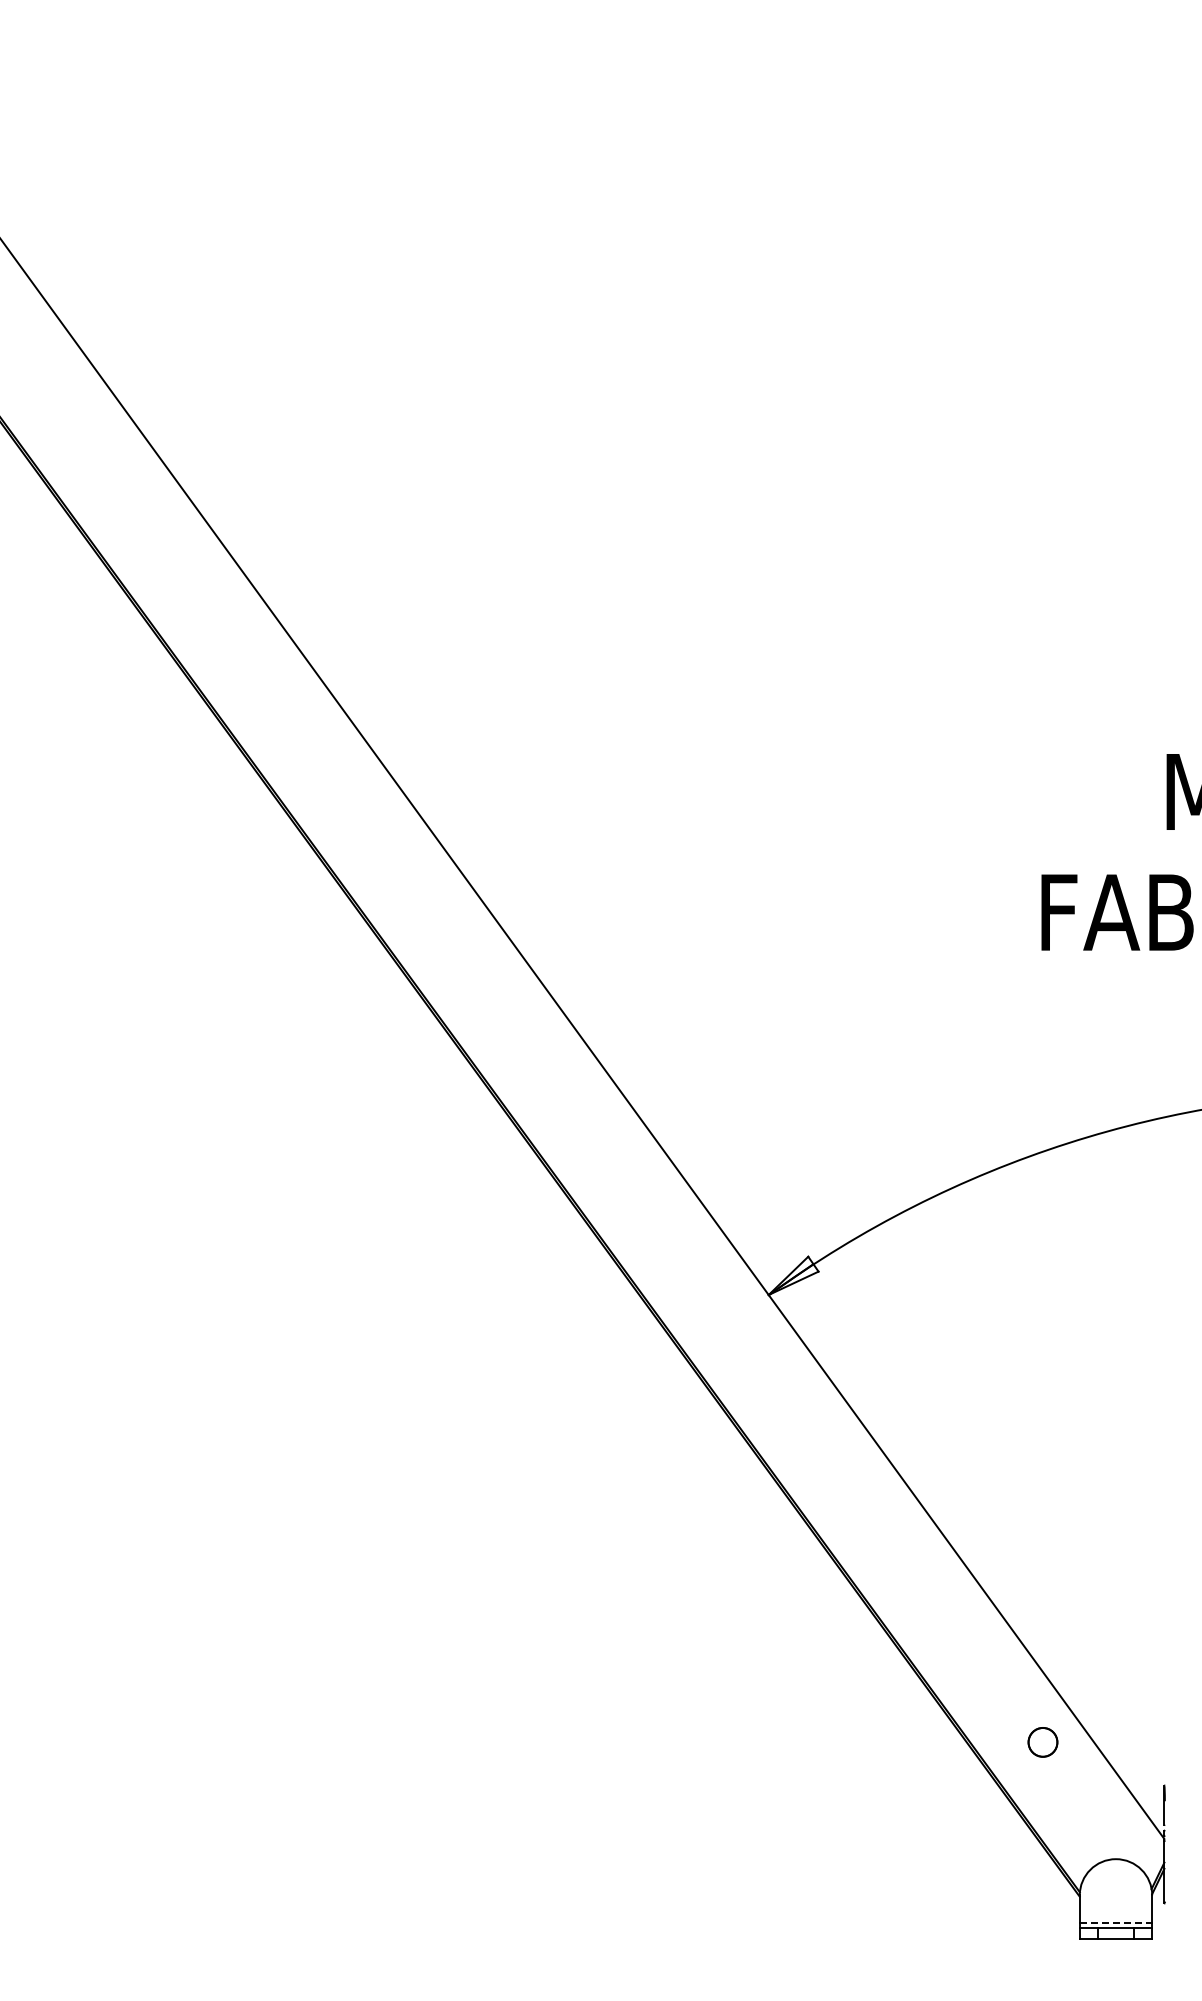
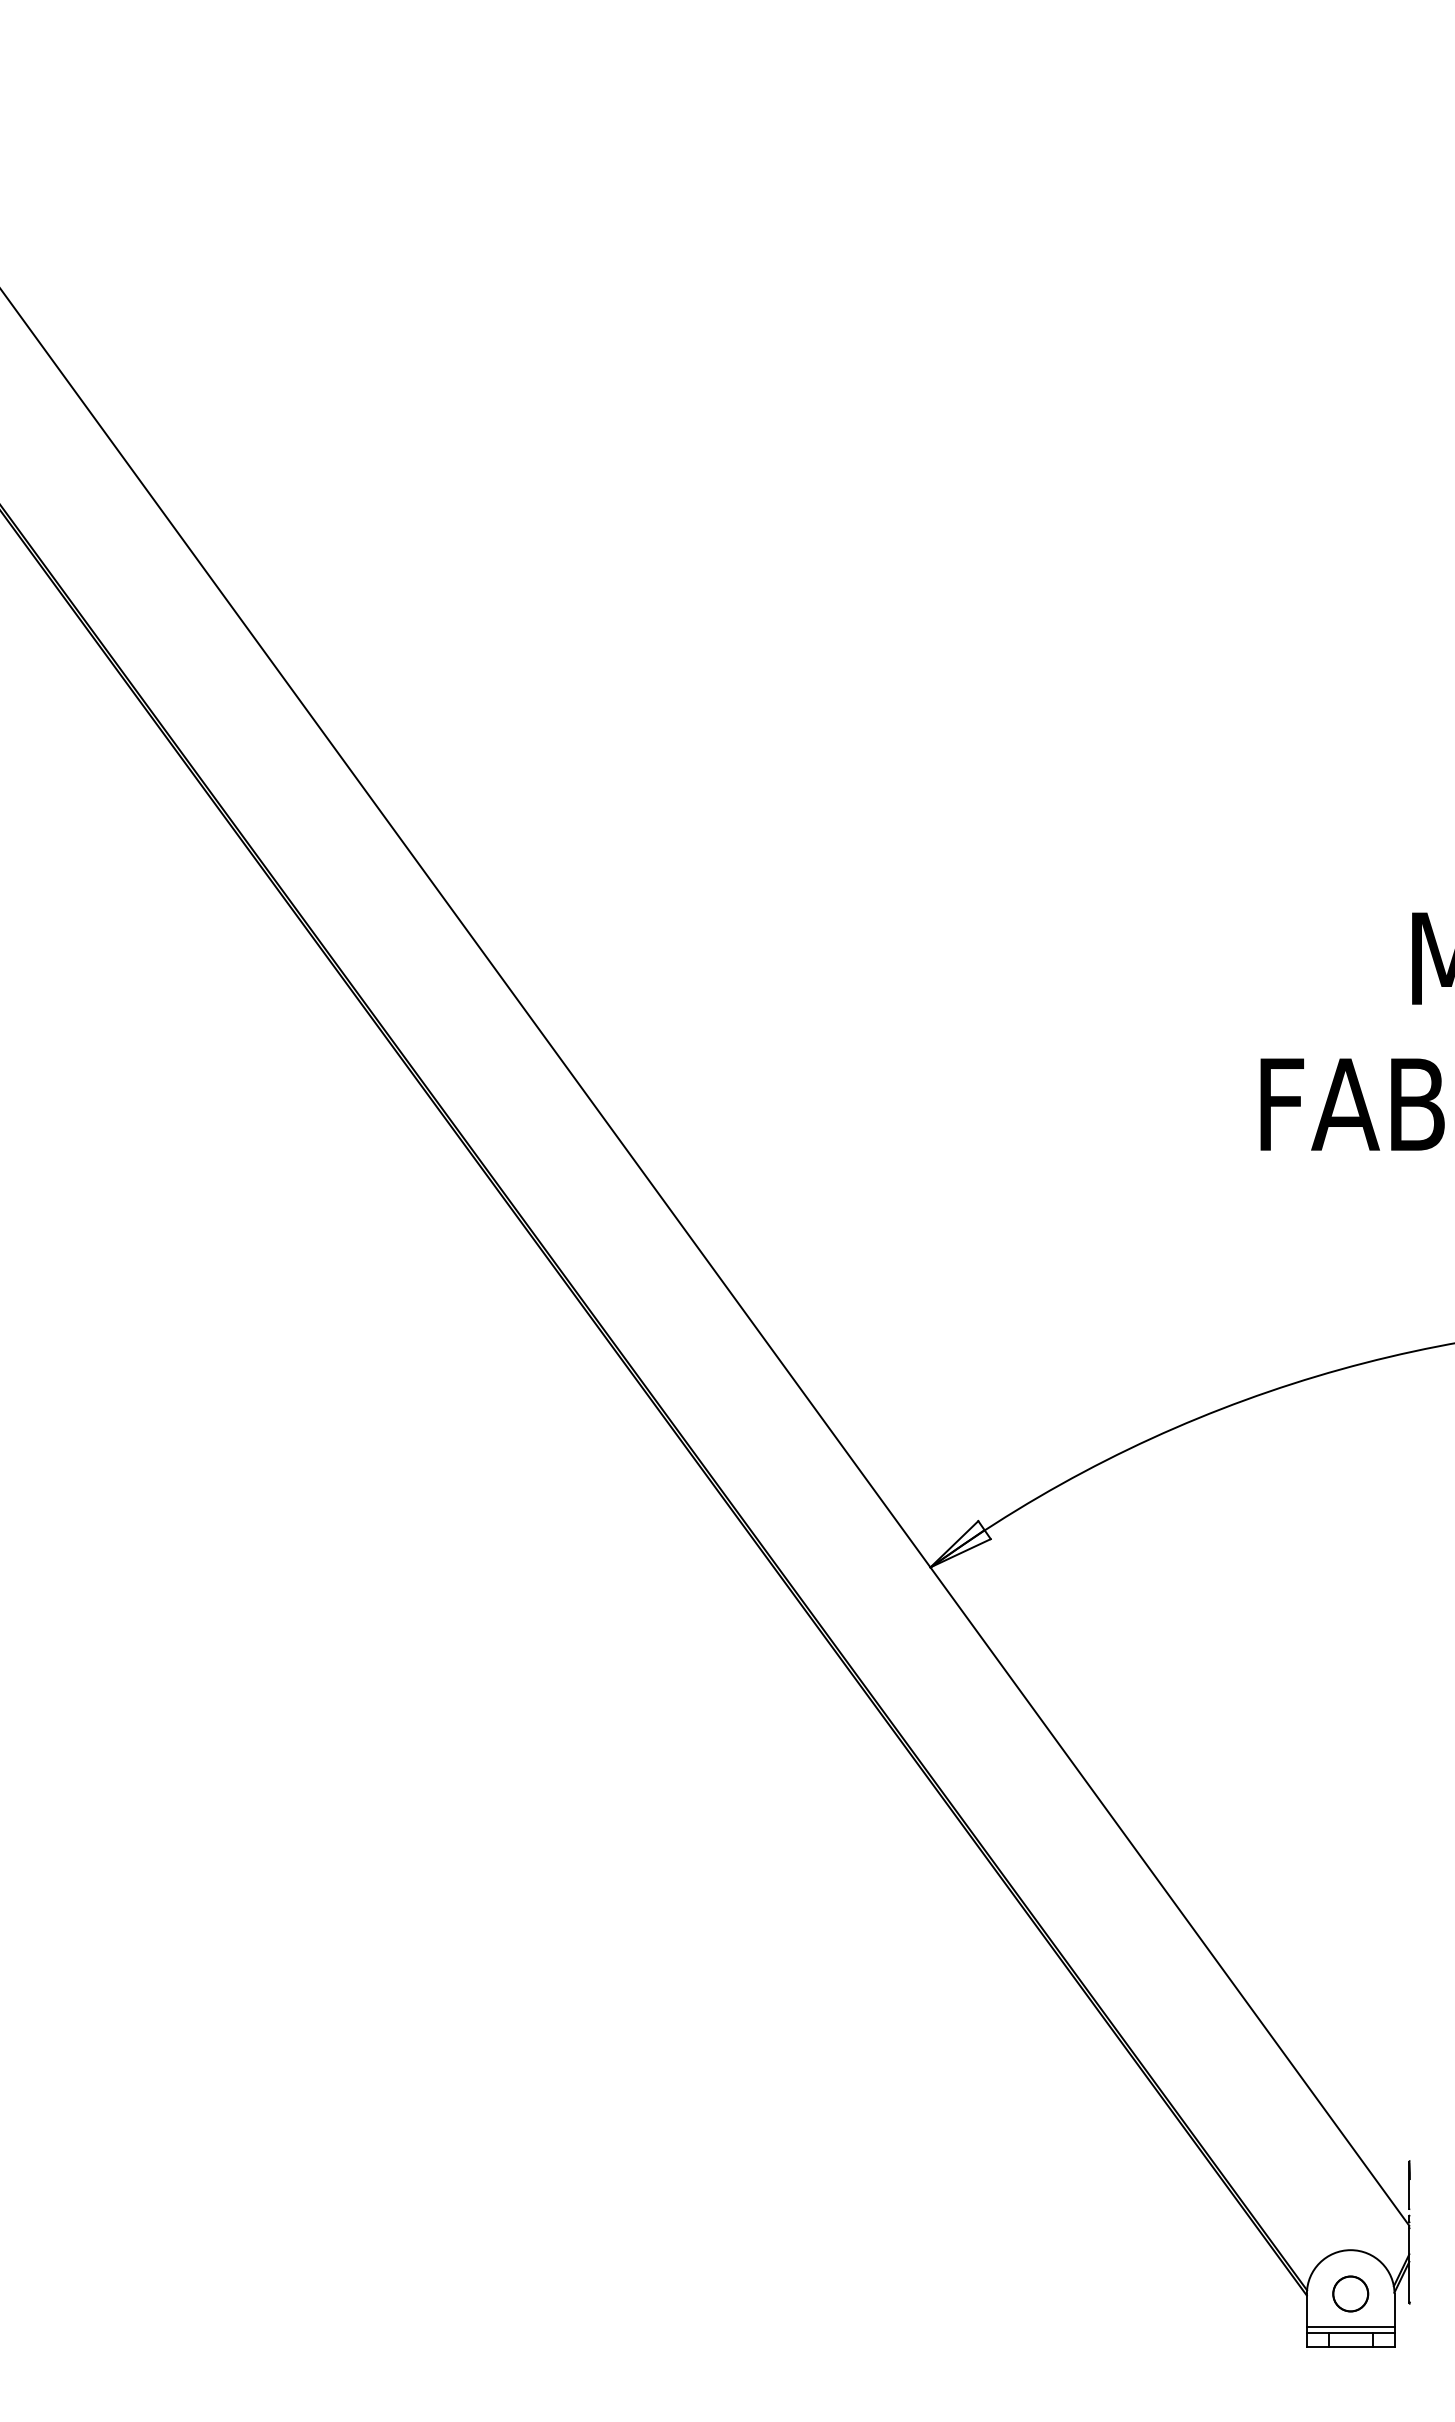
part: (1042, 1742) -> (1350, 2294), moved
line: (1116, 1922) -> (1351, 2326), dashed -> solid

